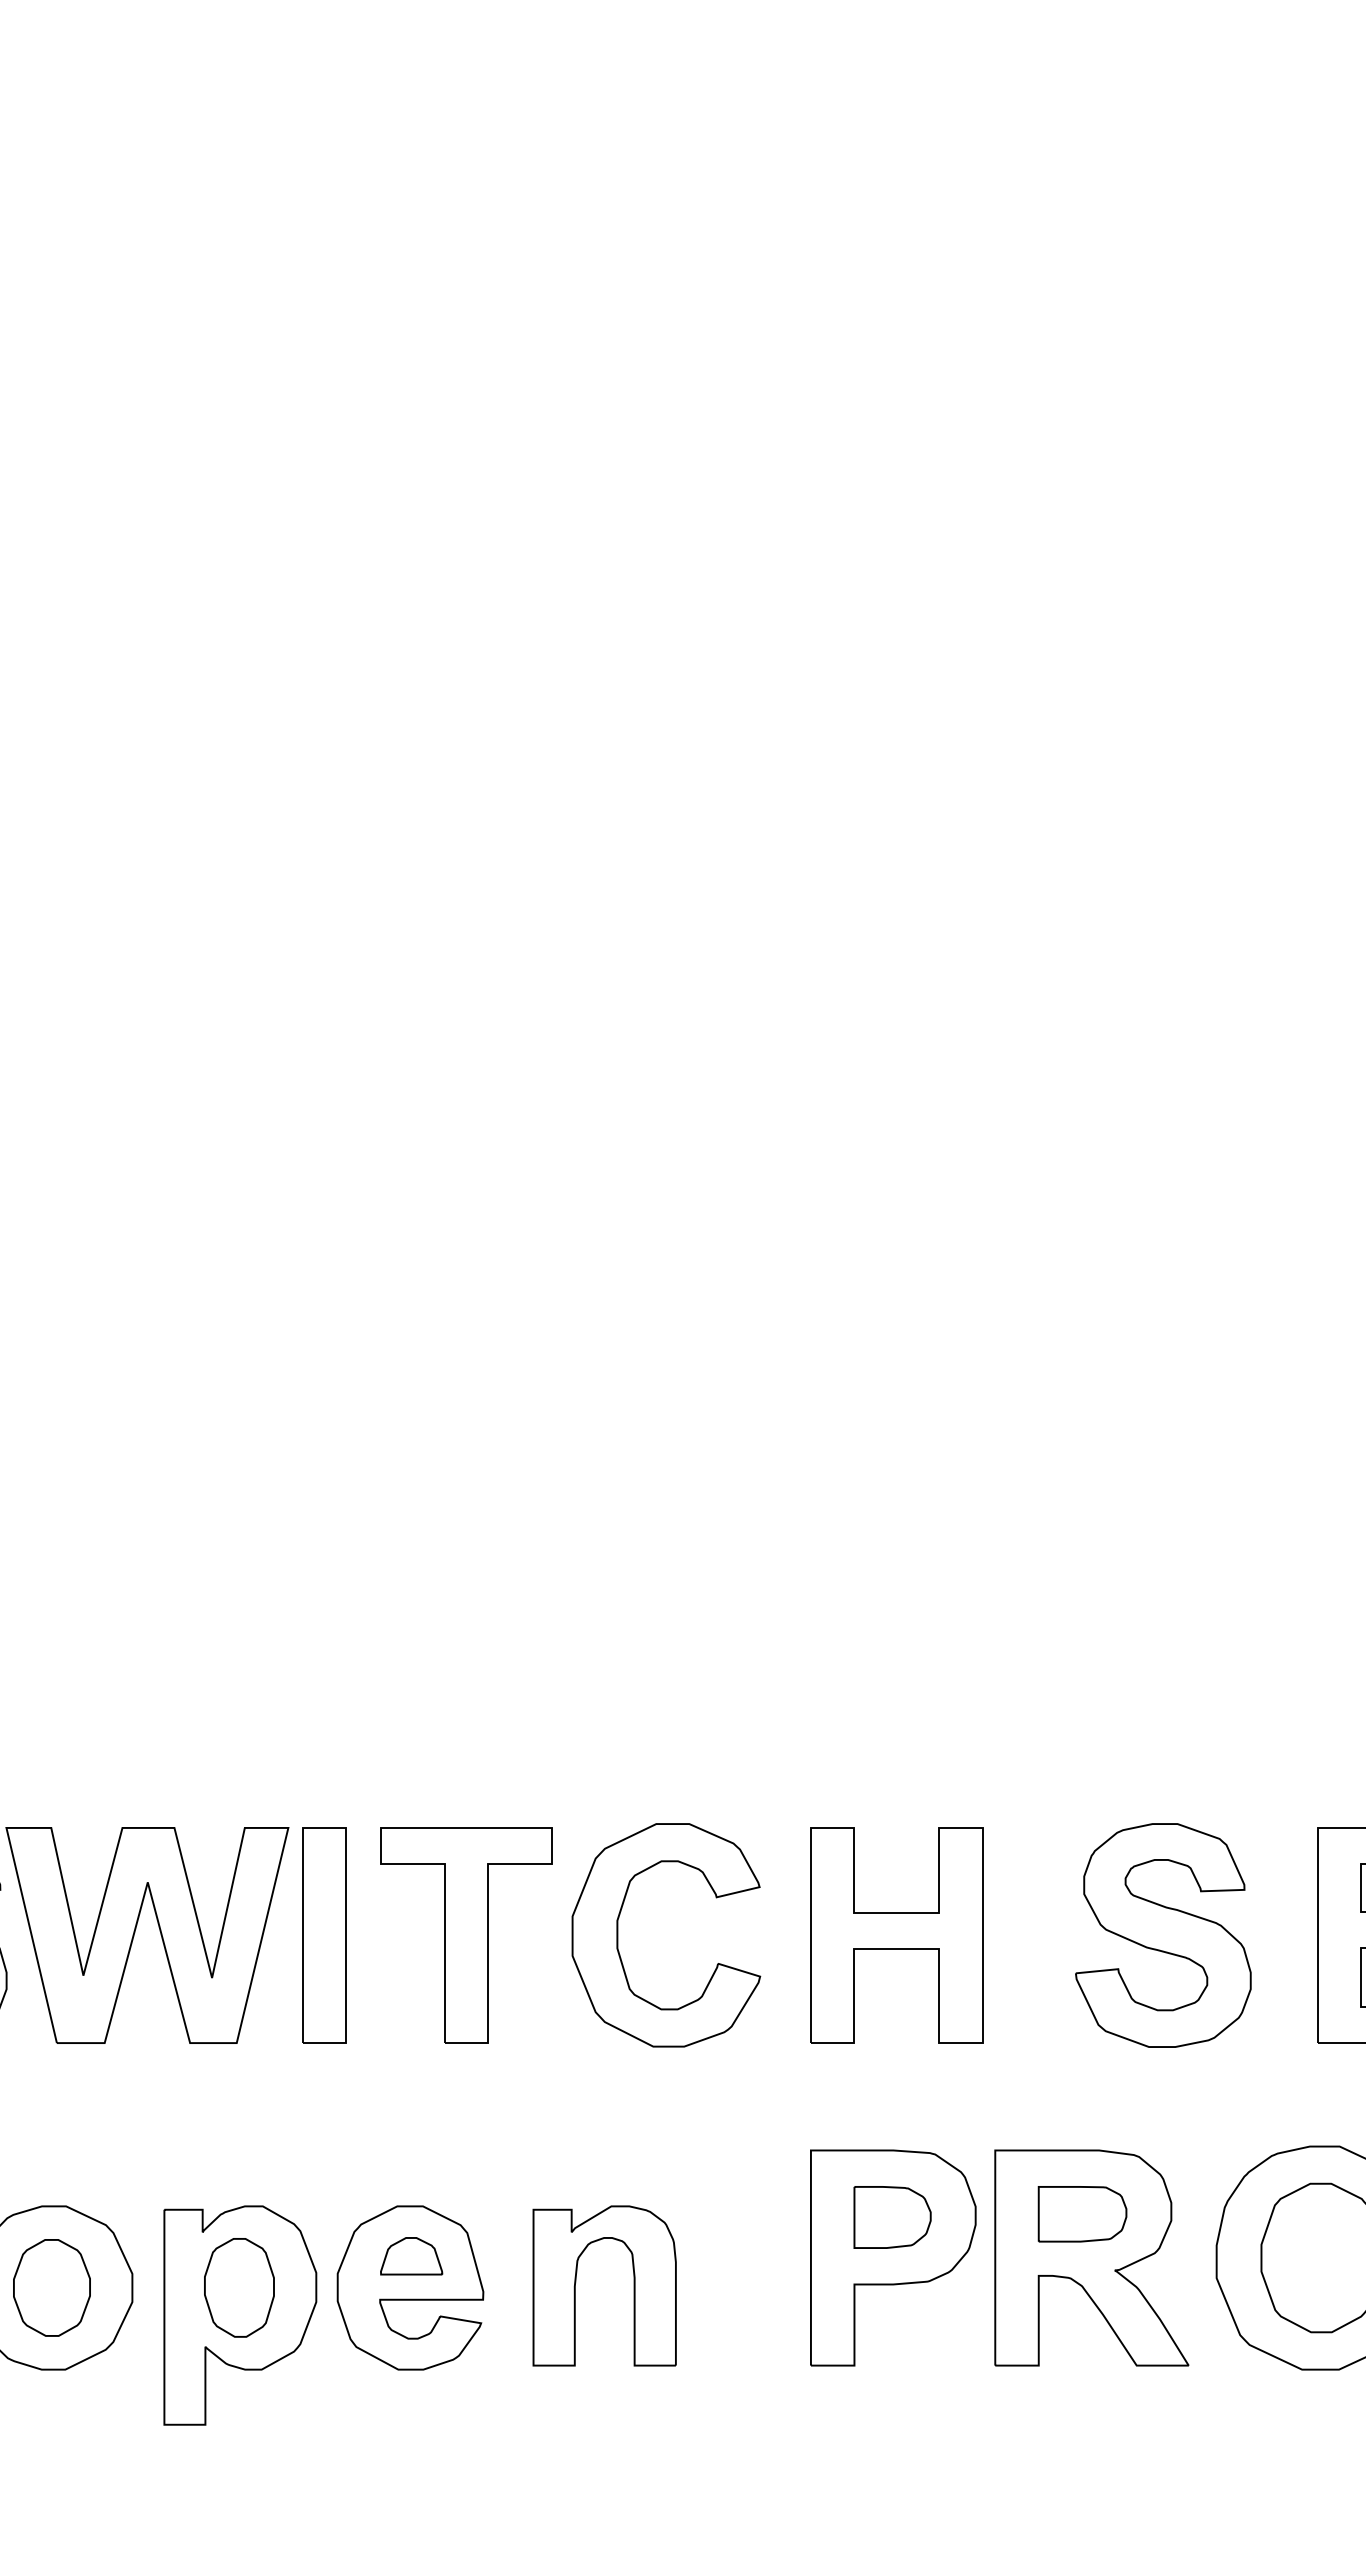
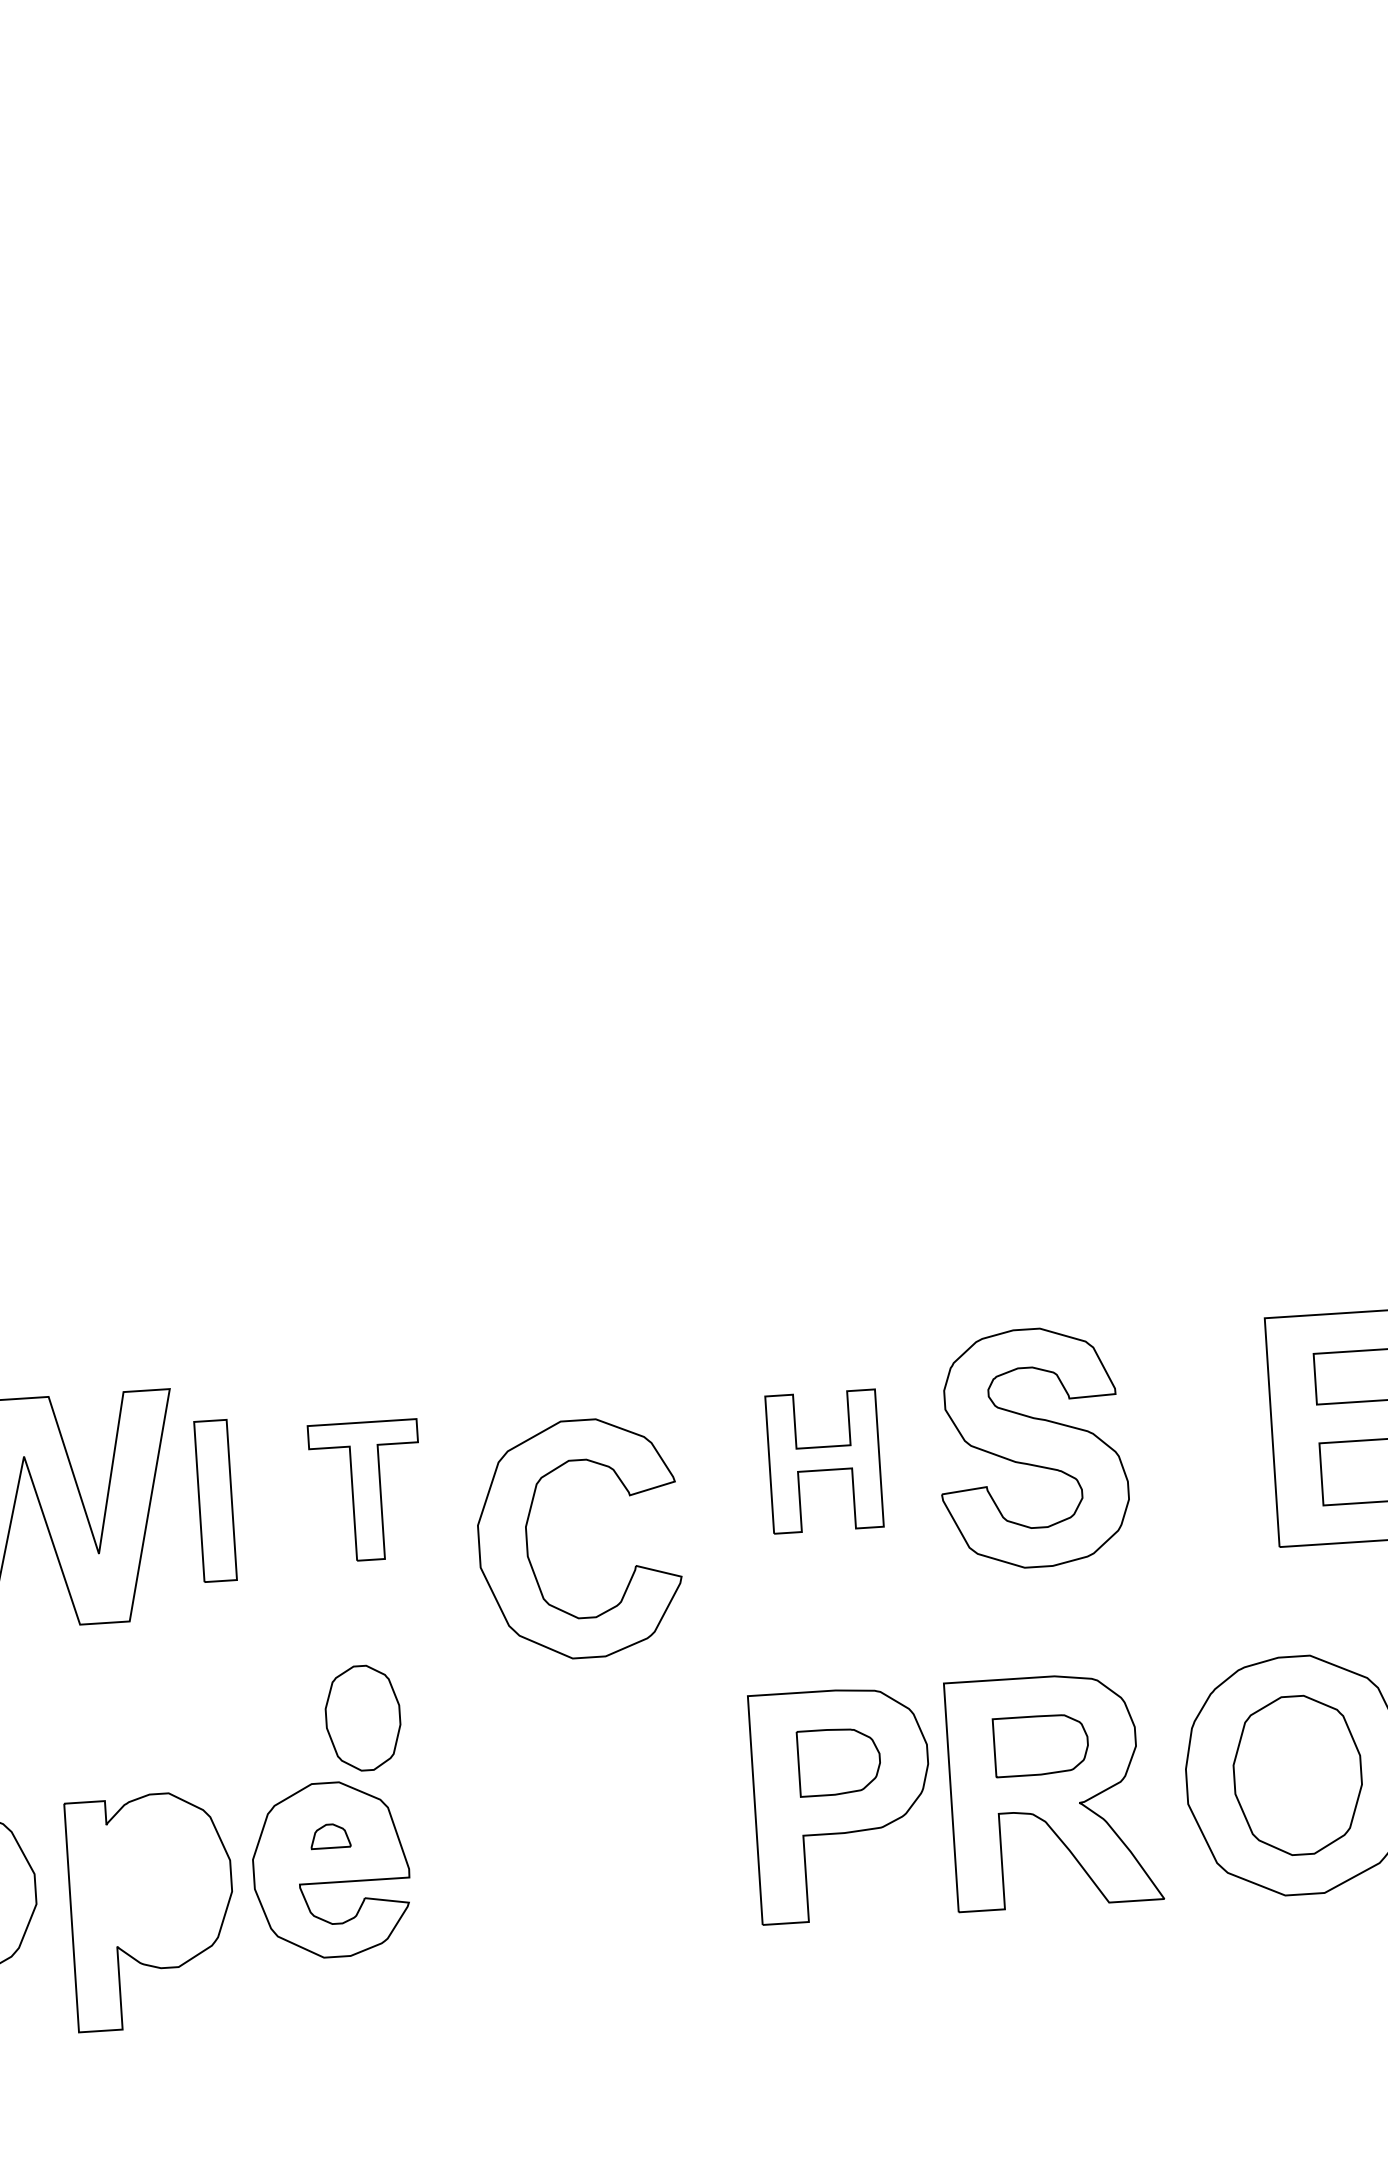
part: (324, 1935) -> (215, 1500), size x0.7
part: (466, 1935) -> (366, 1491), size x0.6
part: (618, 1935) -> (528, 1542), moved
part: (896, 1935) -> (824, 1461), size x0.6
part: (1163, 1935) -> (1032, 1448), moved
part: (411, 2256) -> (330, 1836), size x0.6
part: (576, 2282) -> (507, 1852), removed
part: (239, 2287) -> (363, 1717), moved

